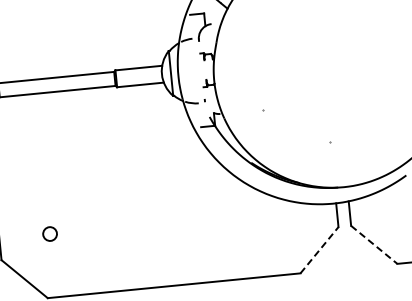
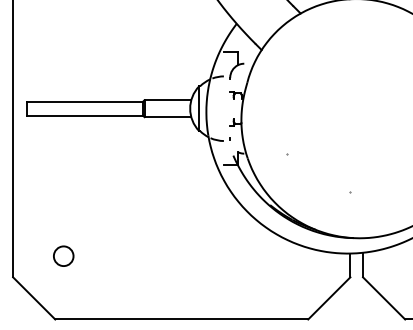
circle: (49, 233) -> (63, 255), size x1.43
line: (374, 244) -> (384, 298), dashed -> solid
line: (319, 250) -> (329, 298), dashed -> solid

